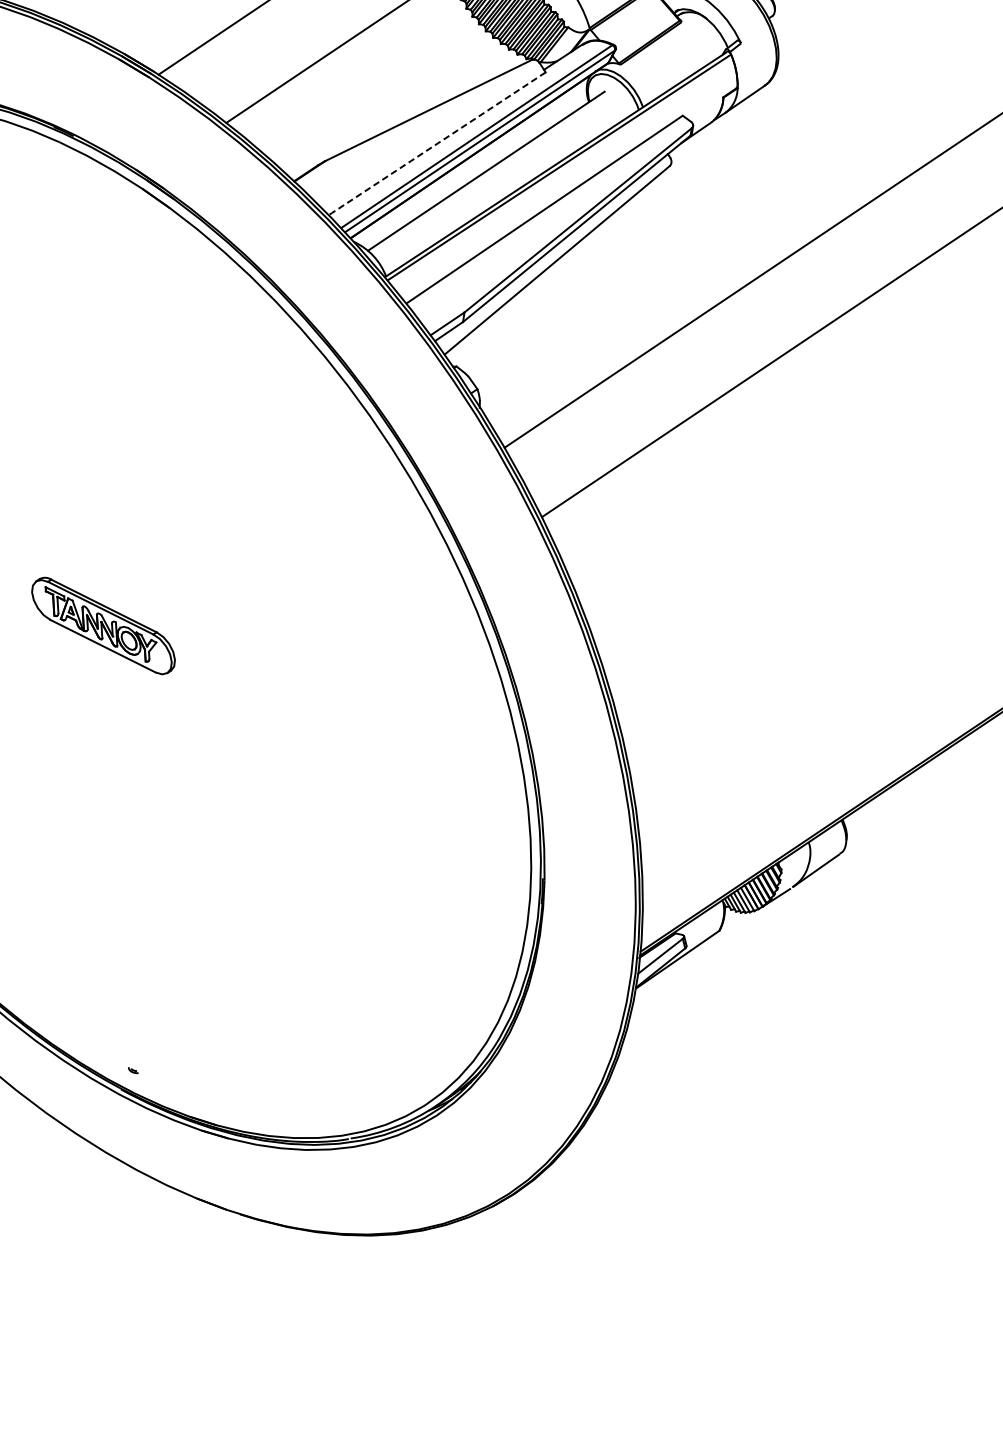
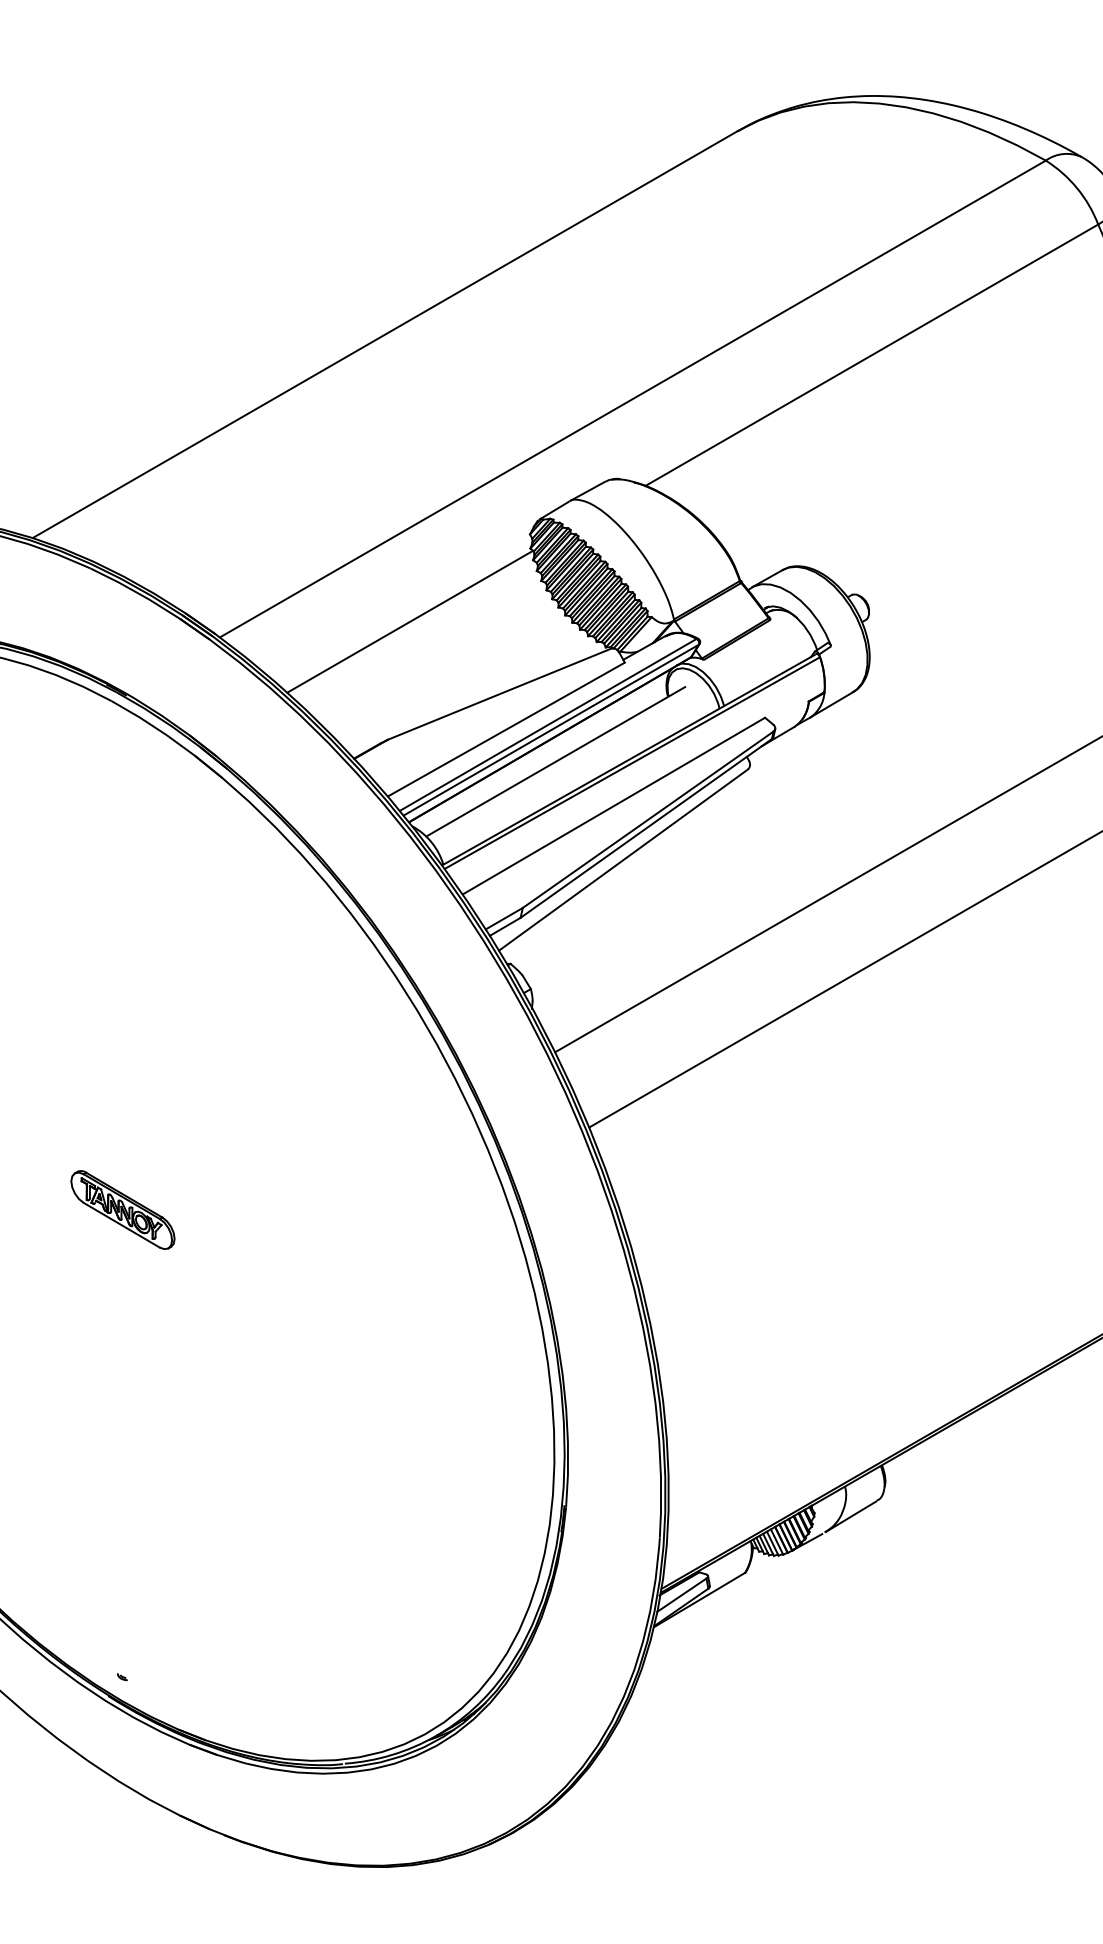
line: (436, 144) -> (505, 730), dashed -> solid
part: (103, 625) -> (122, 1209), size x0.71

